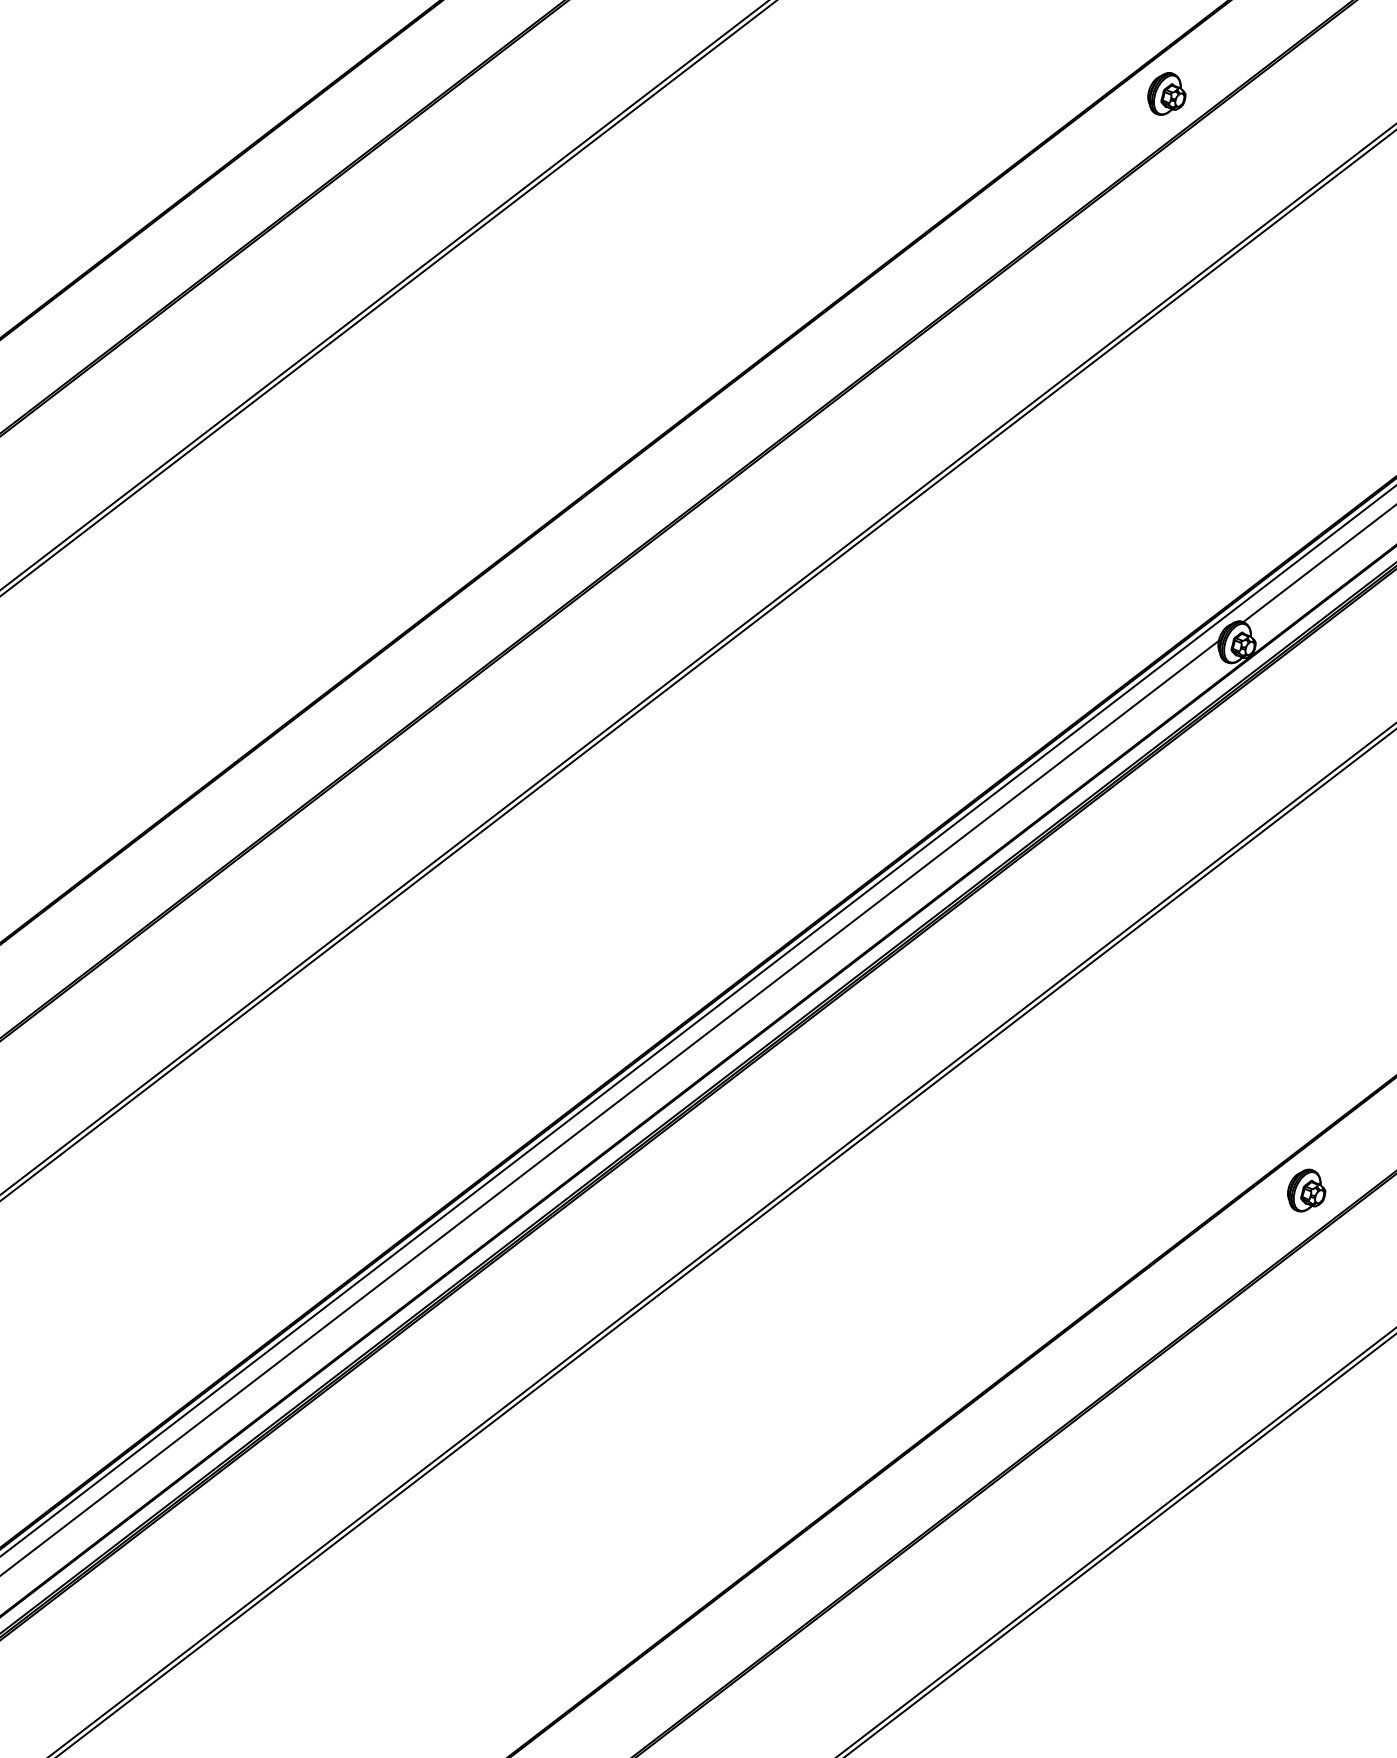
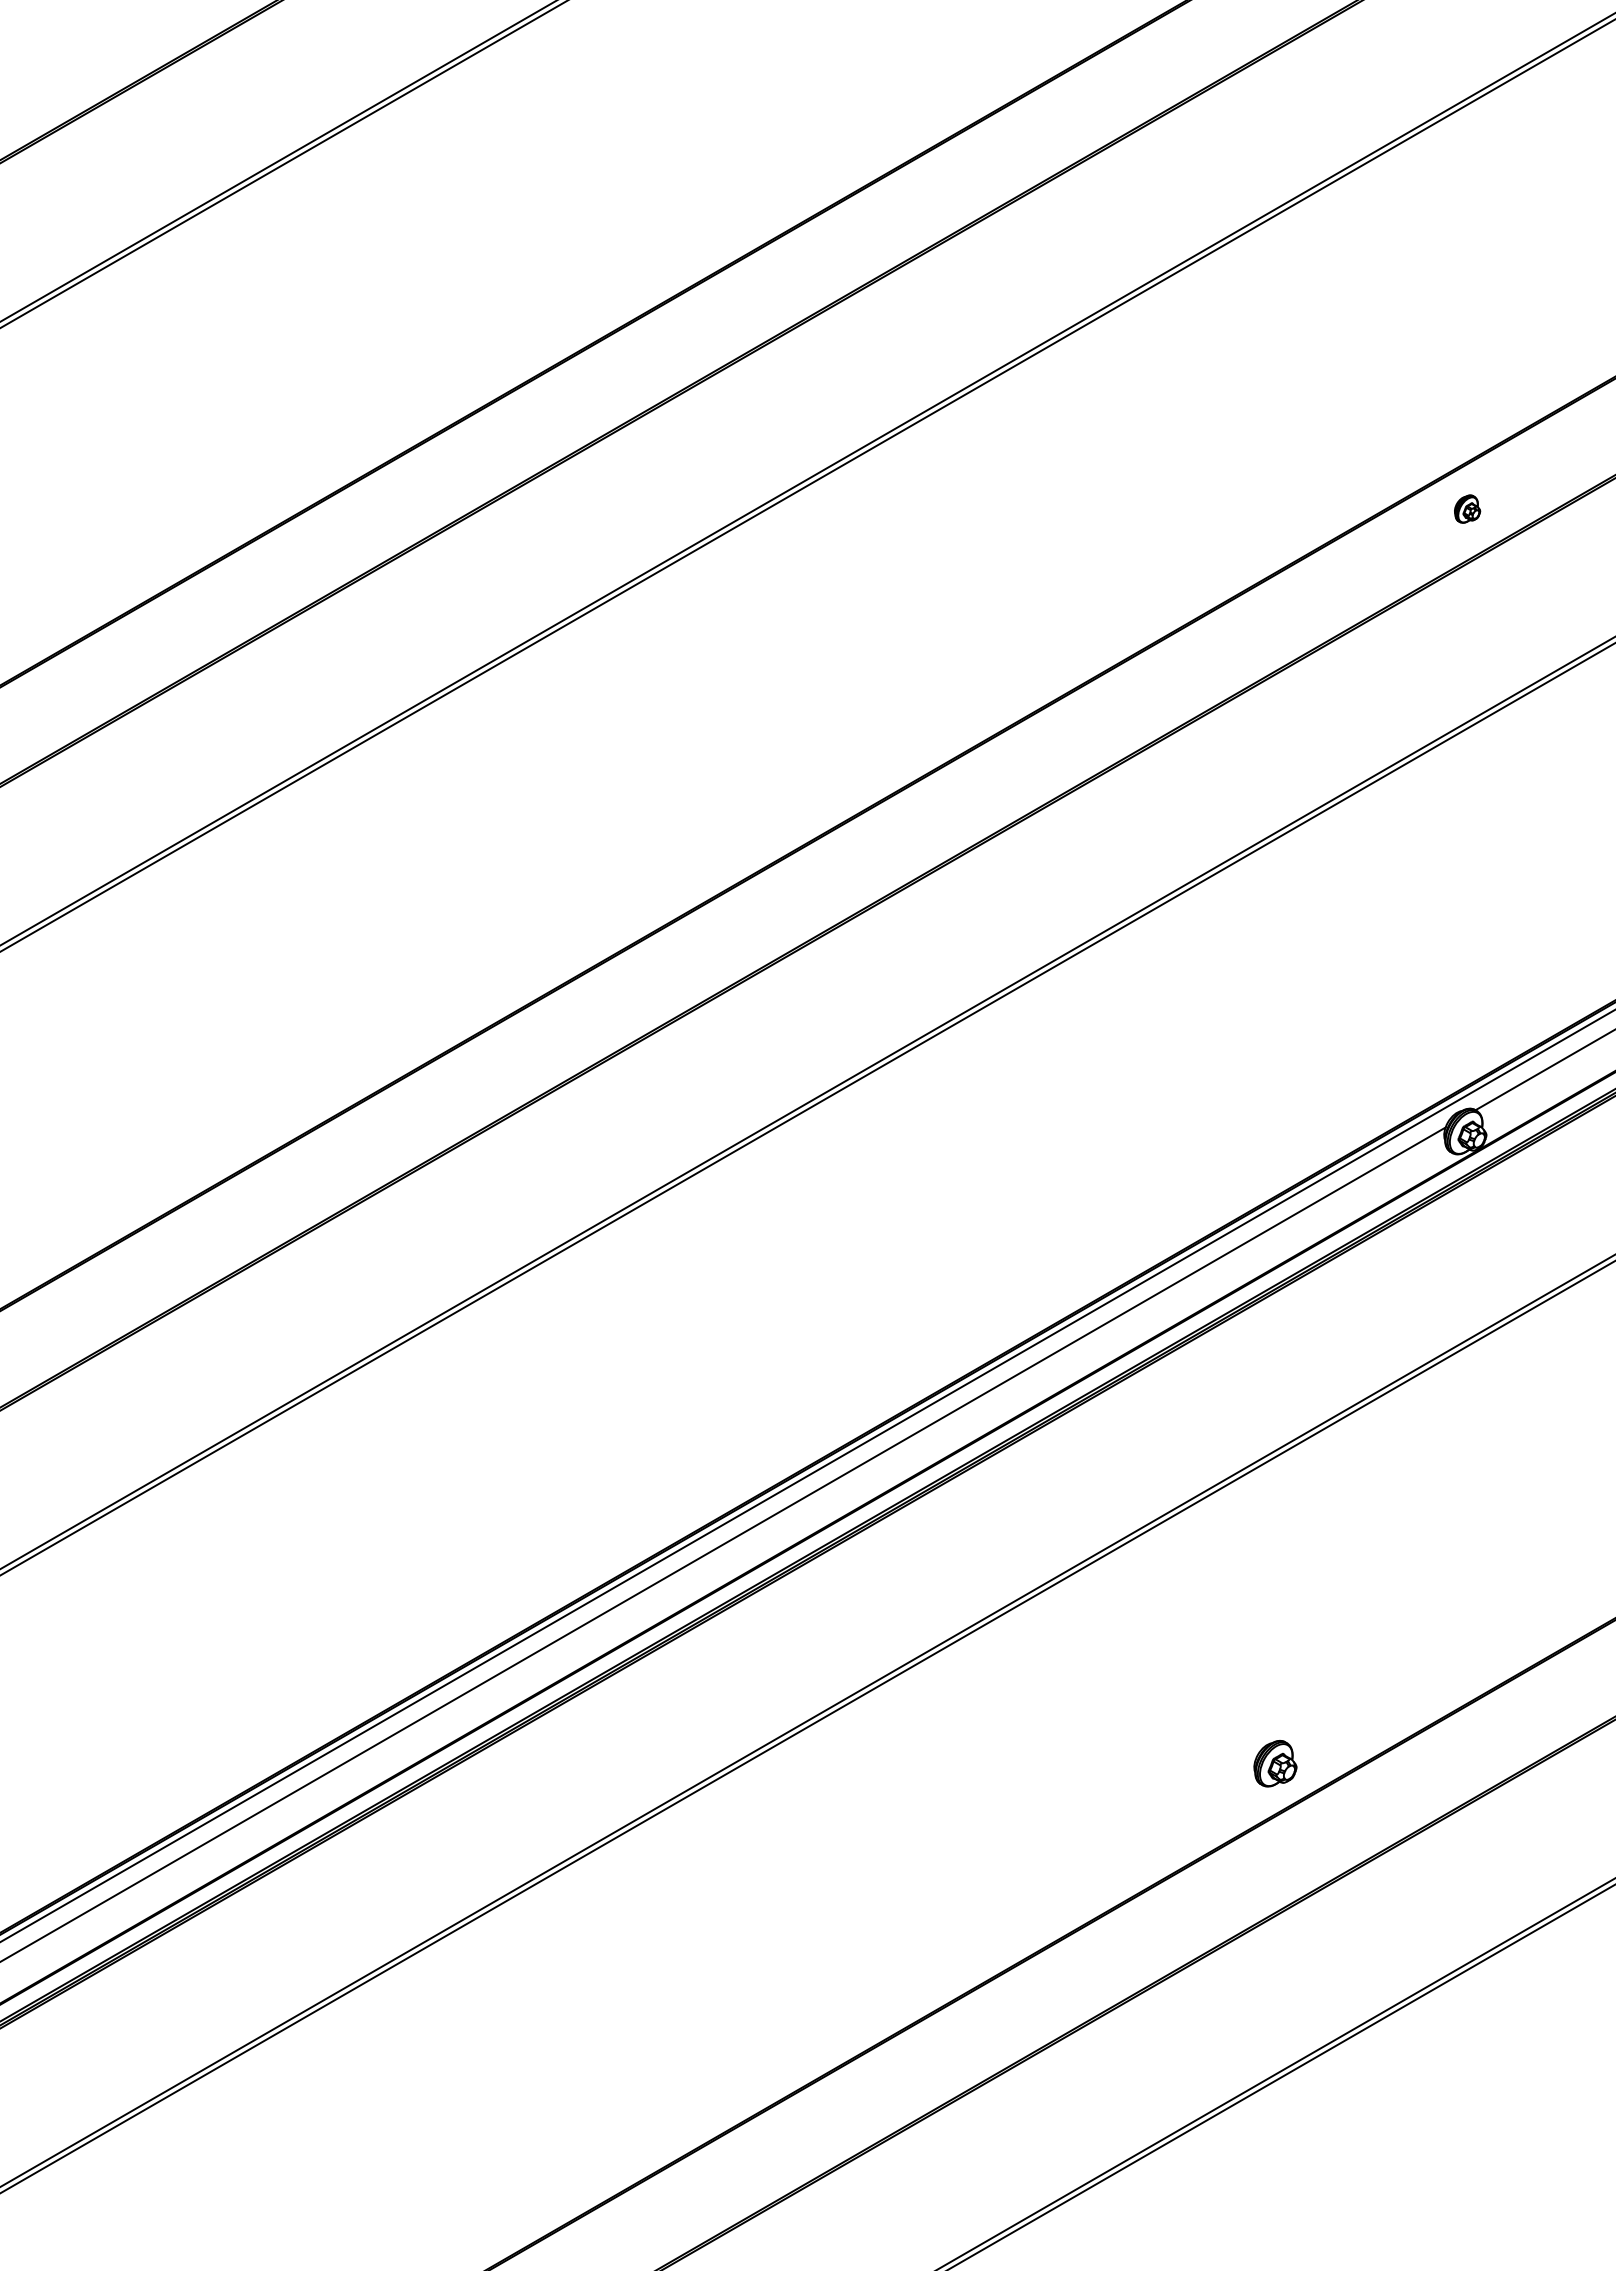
part: (1166, 93) -> (1467, 508), size x0.6
part: (1306, 1190) -> (1275, 1763), moved

